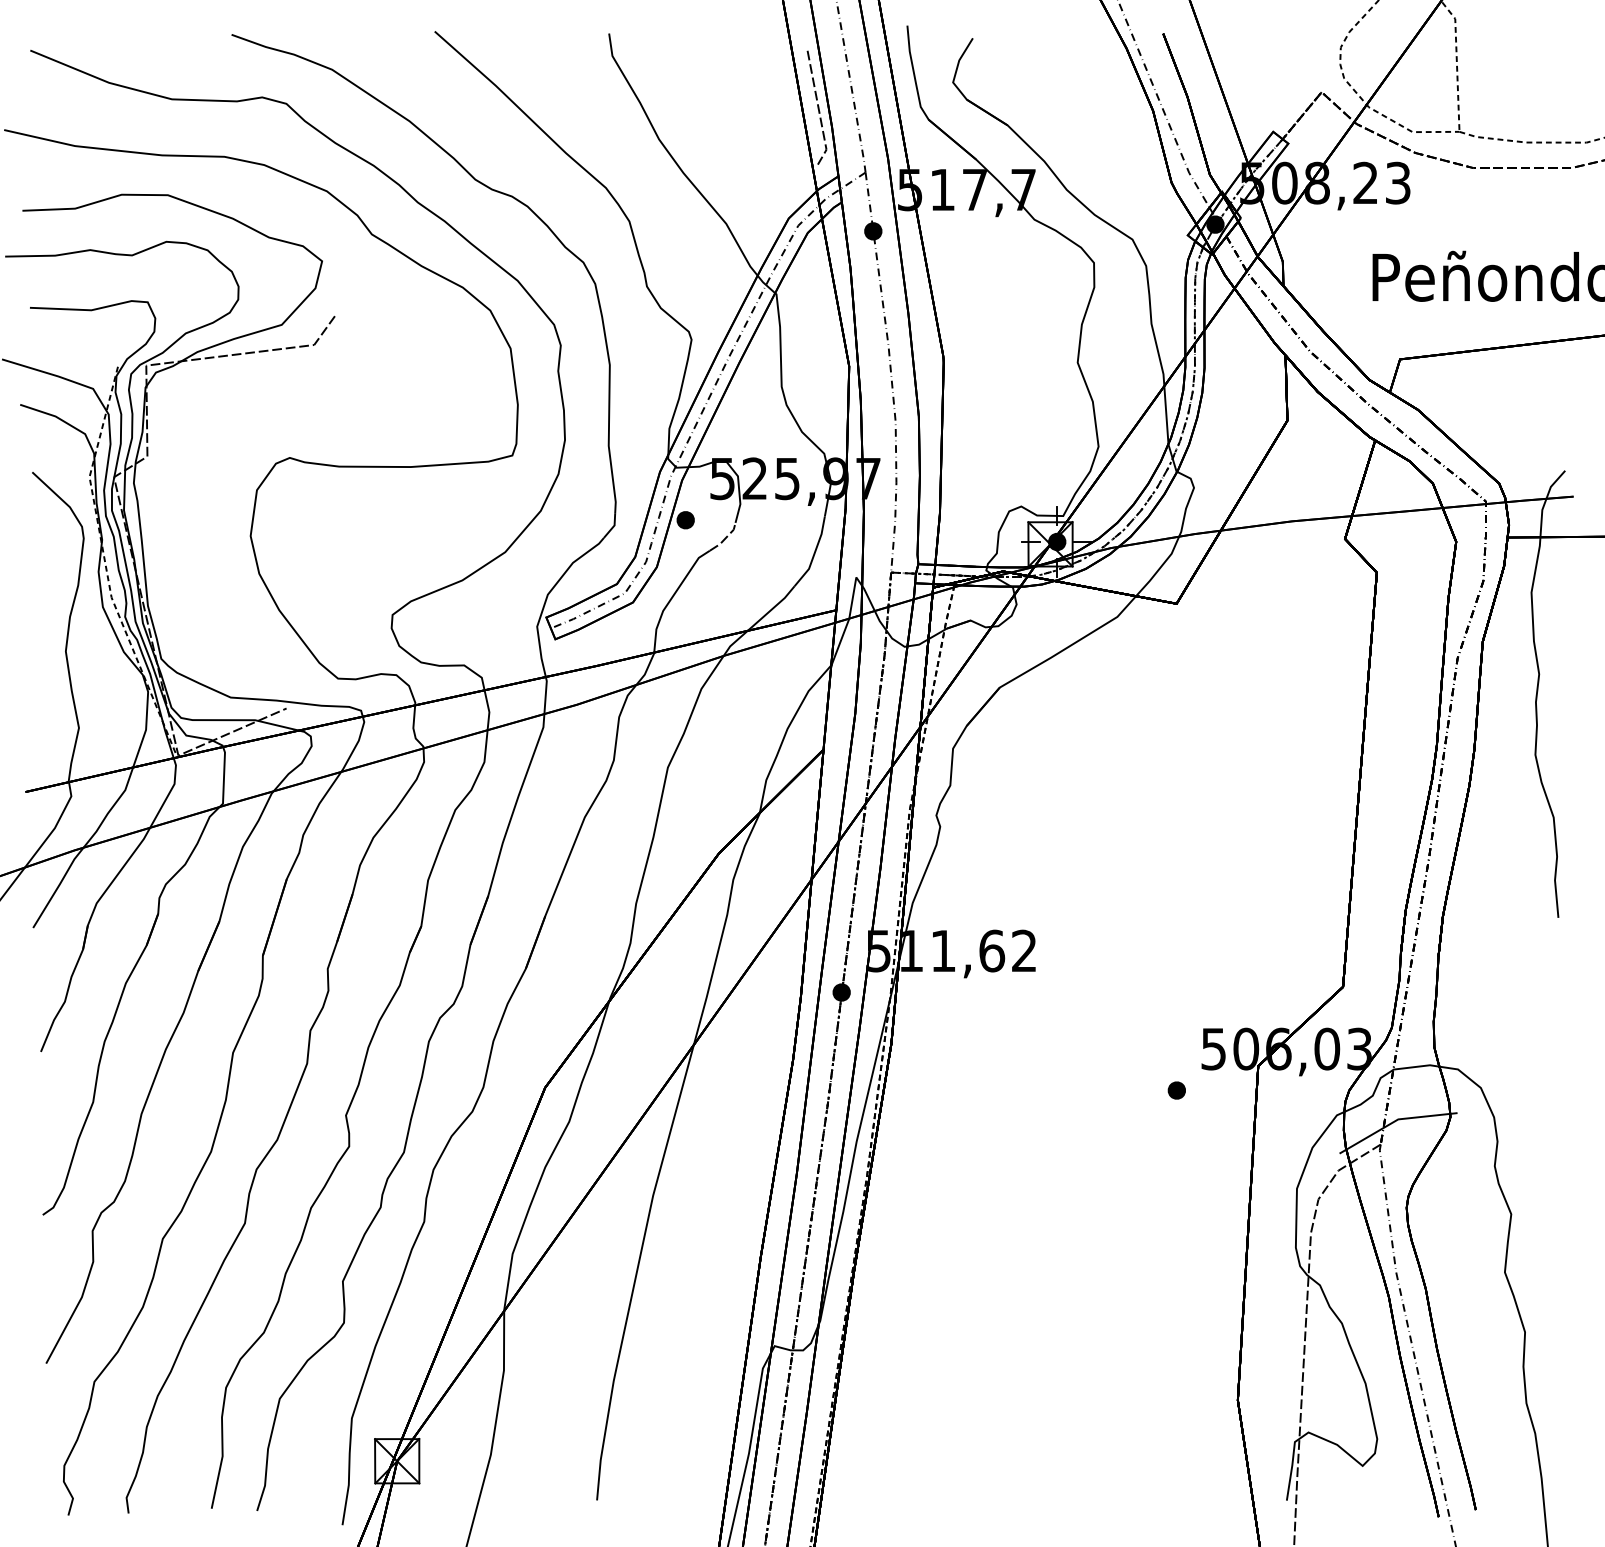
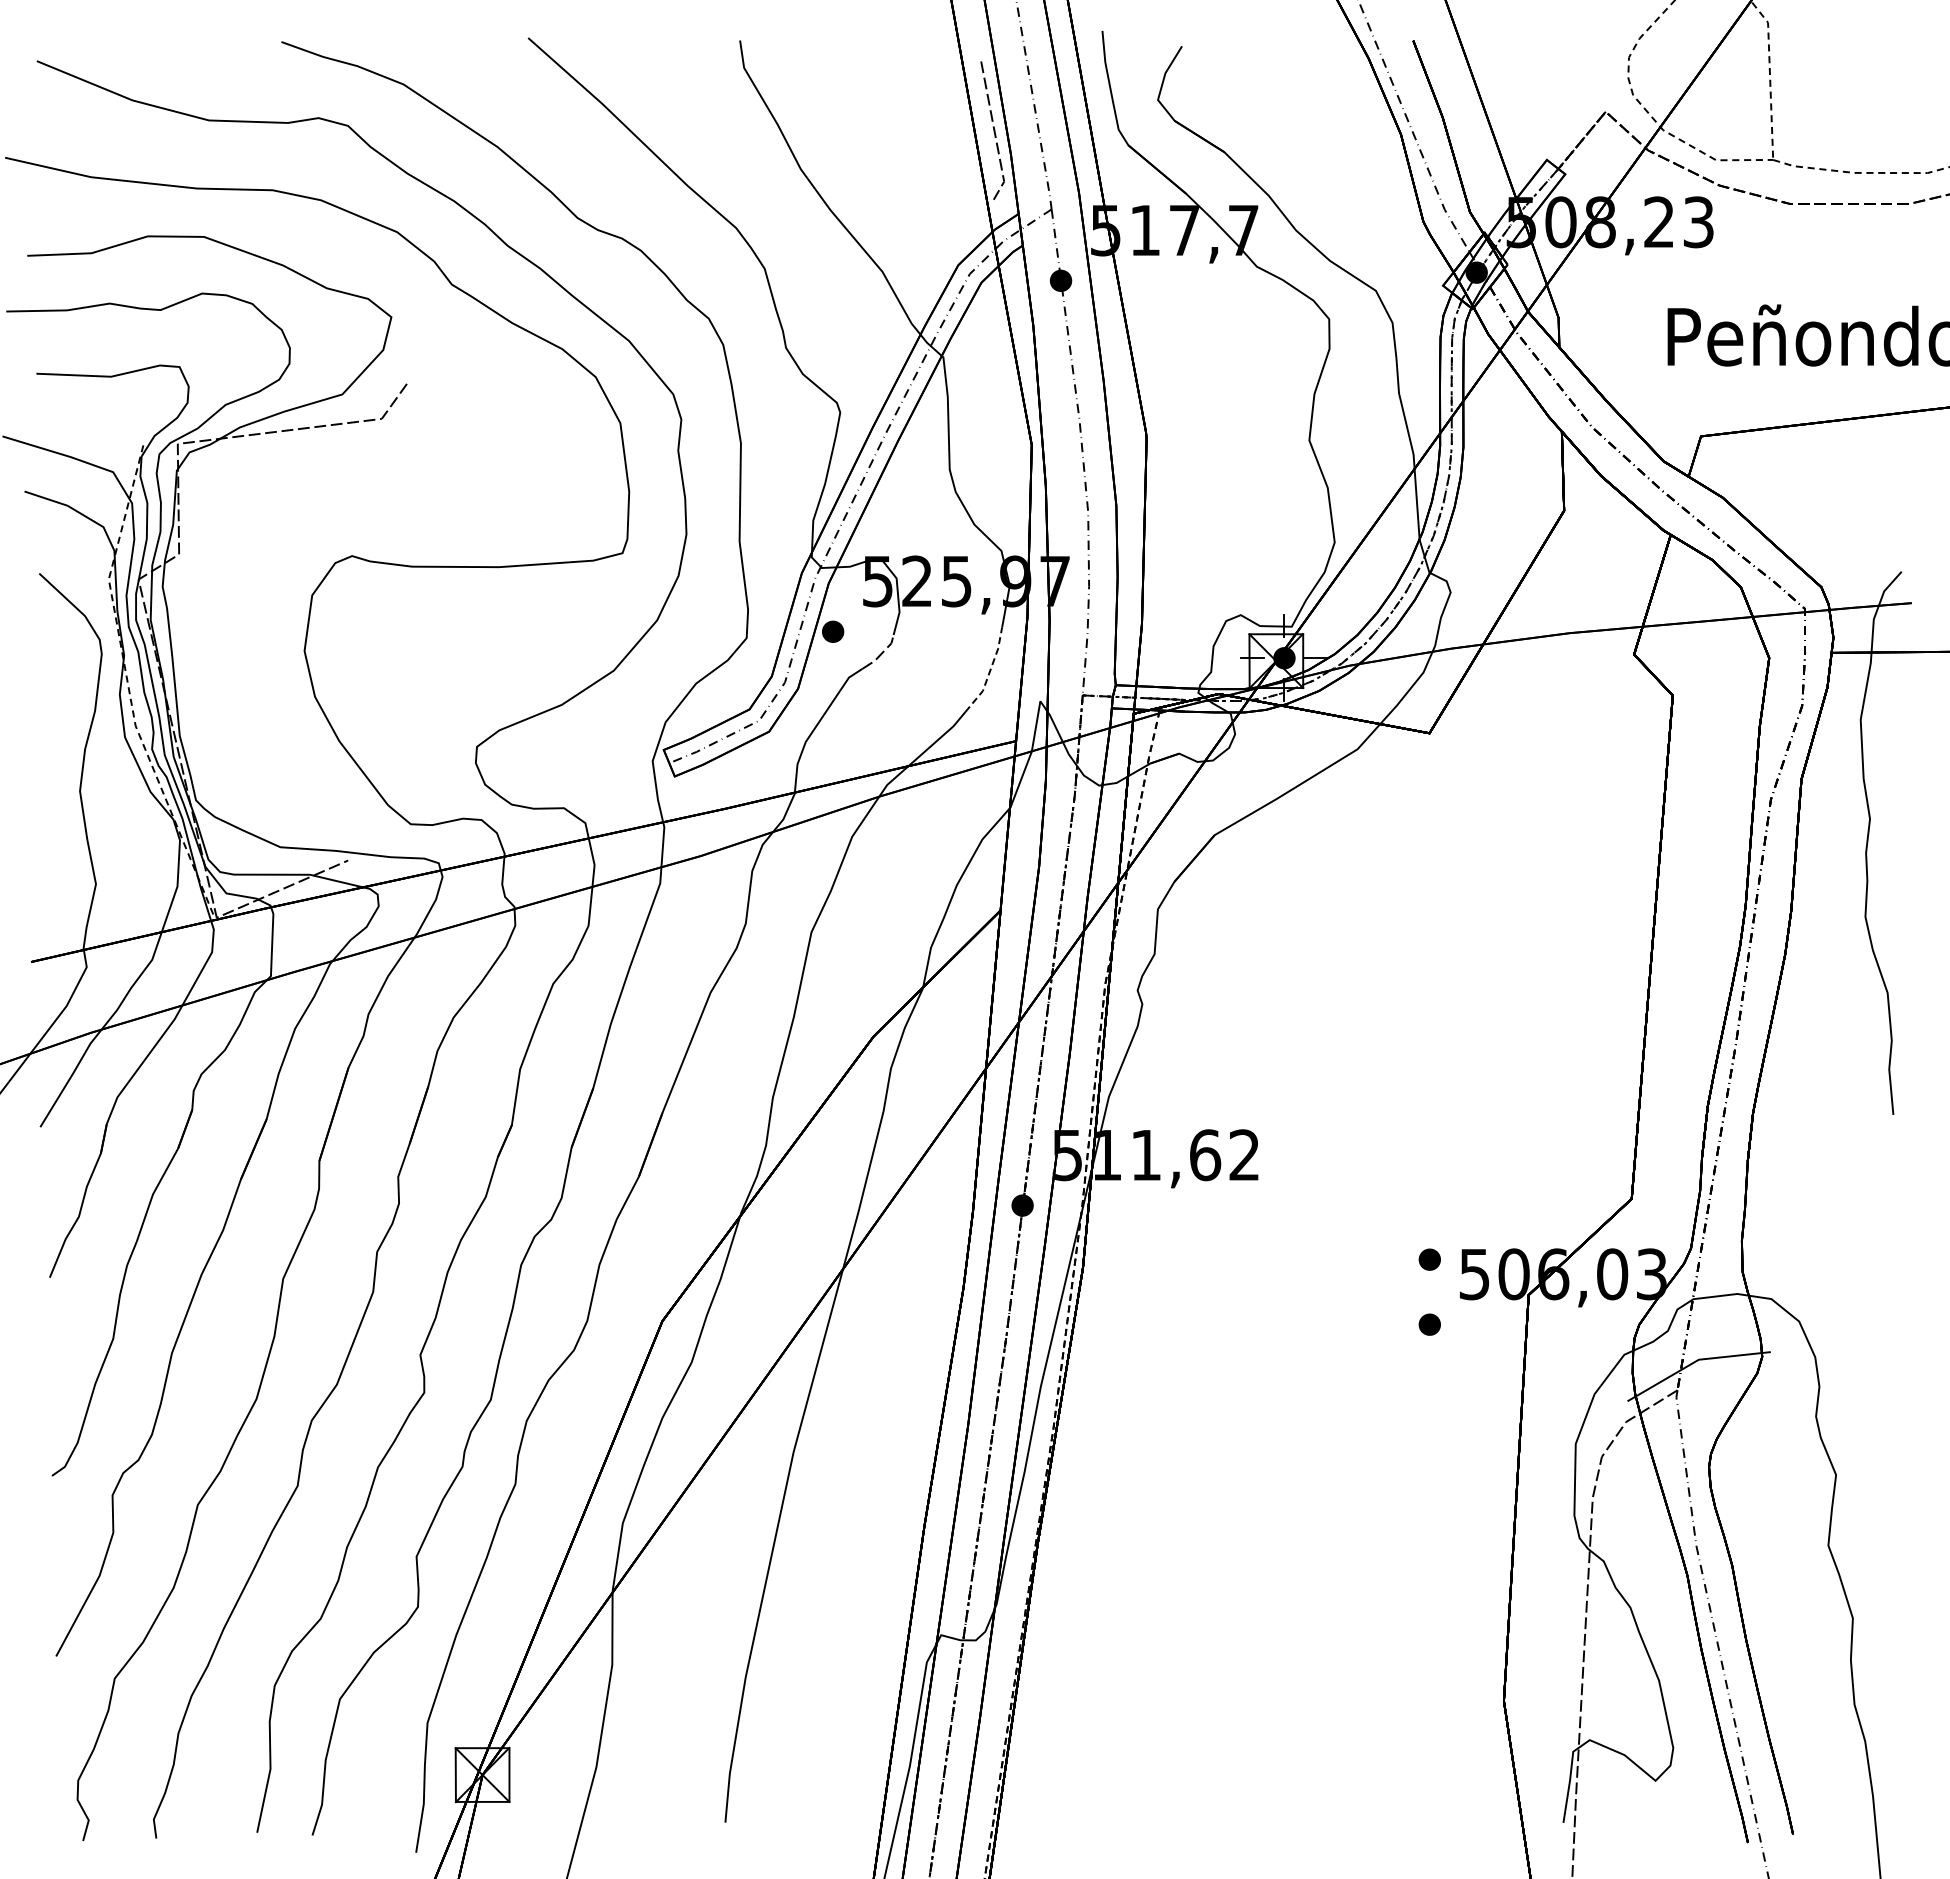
line: (814, 553) -> (989, 672), solid -> dashed
part: (1176, 1036) -> (1429, 1259), added

